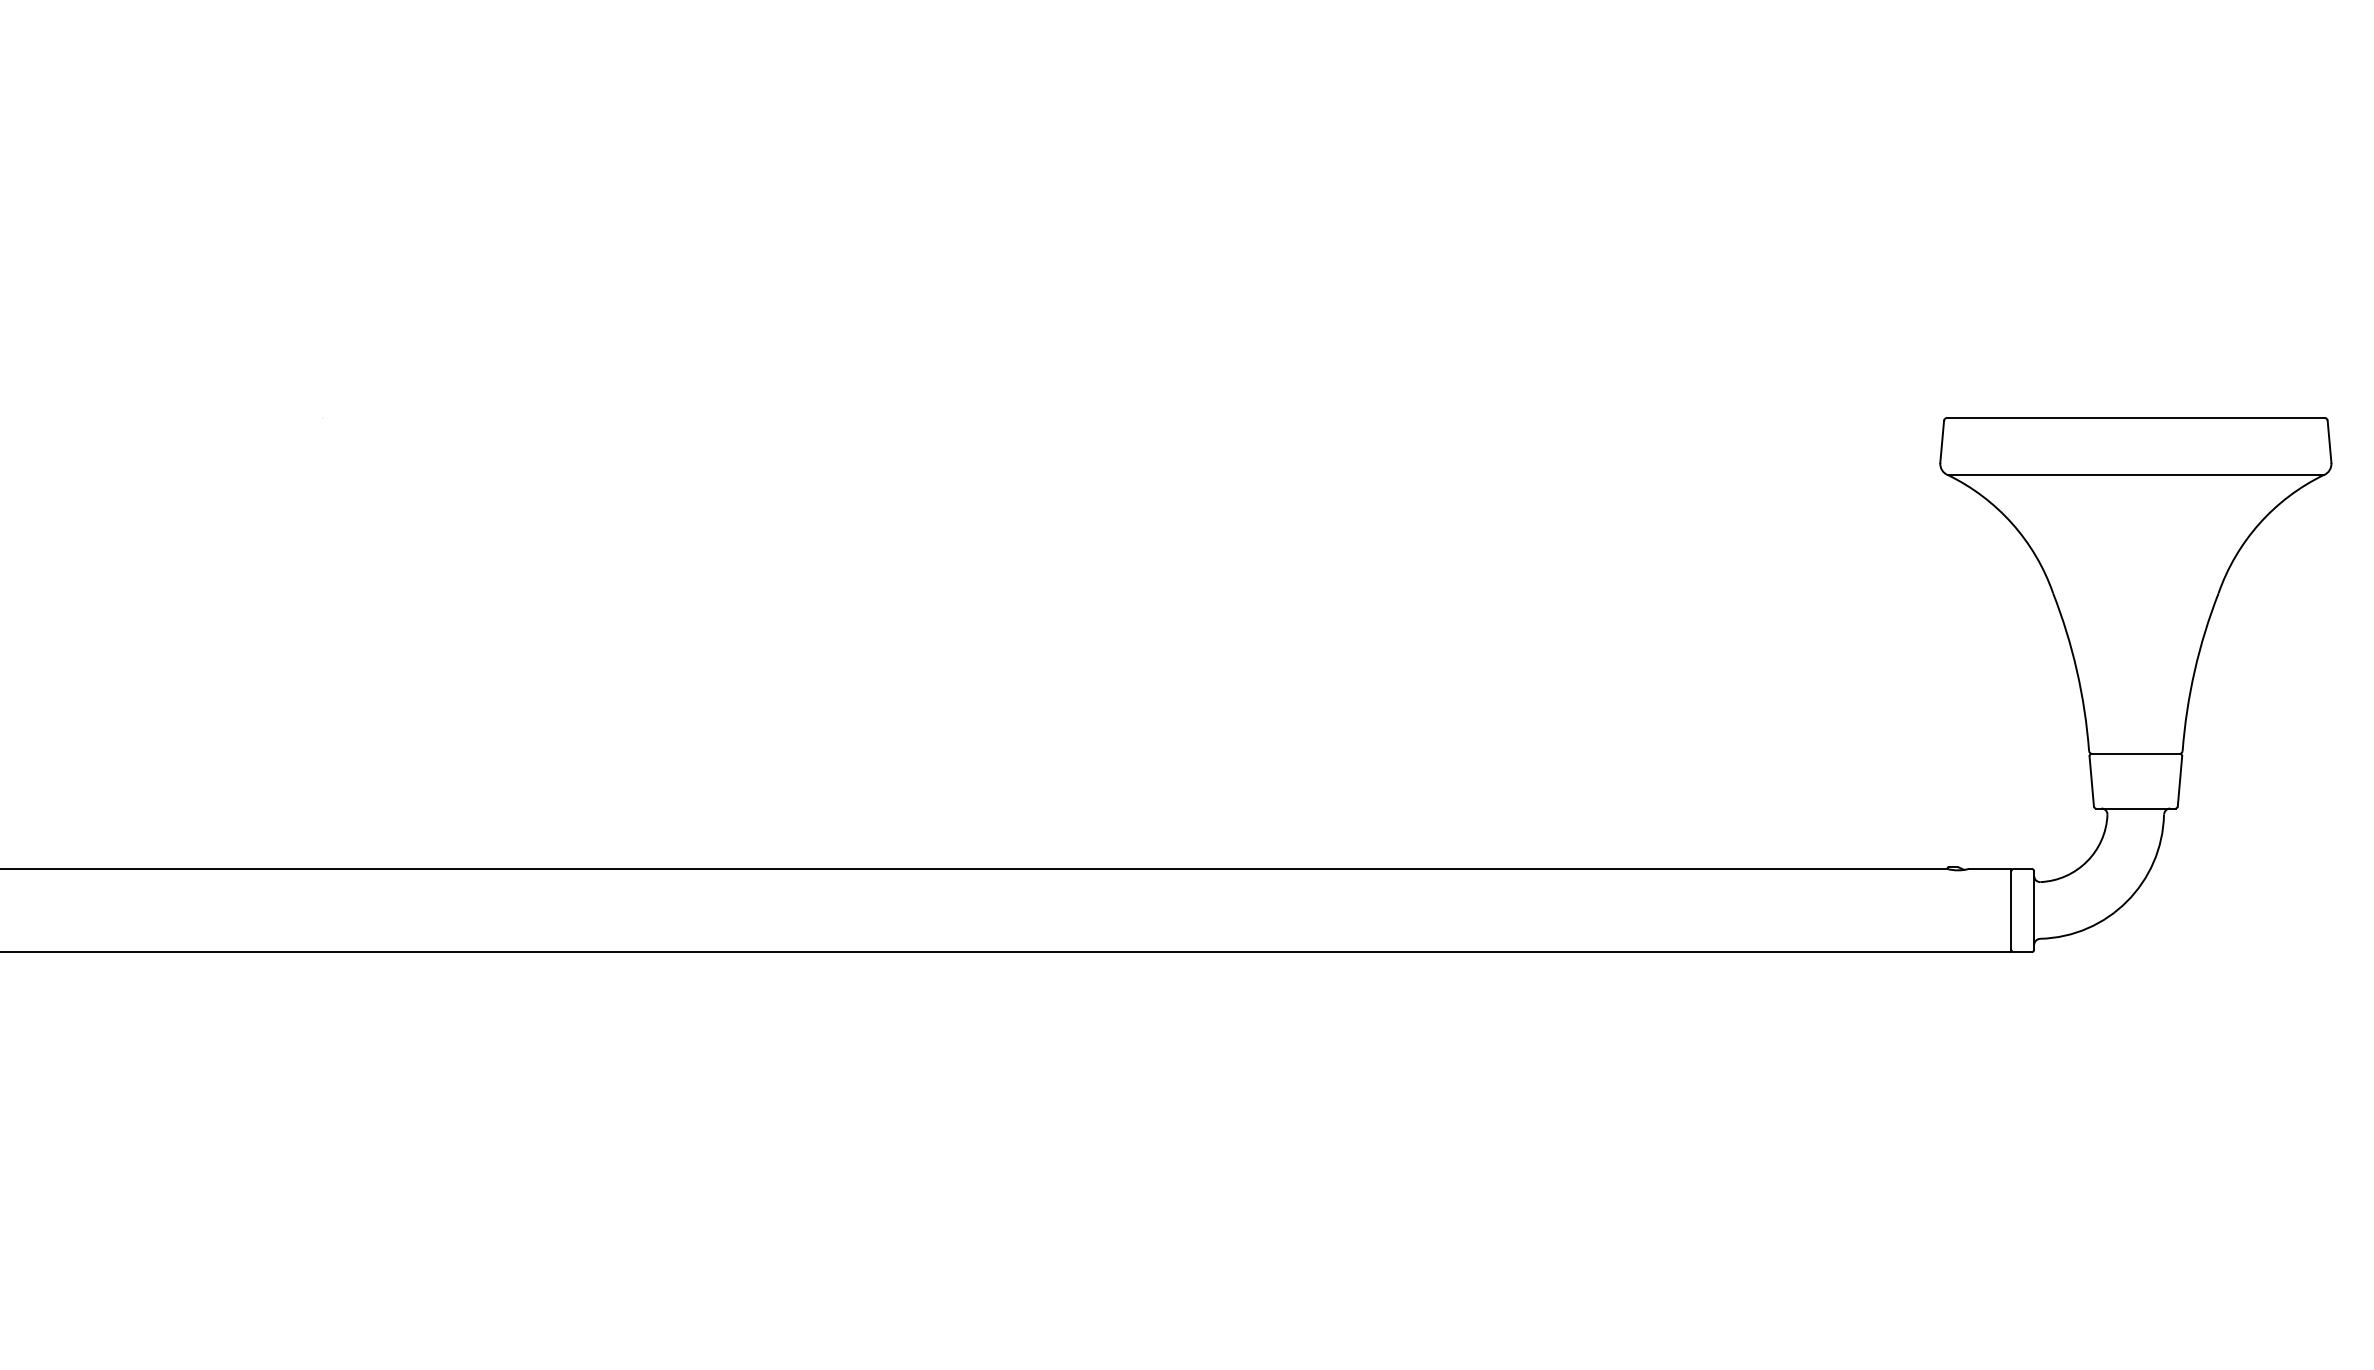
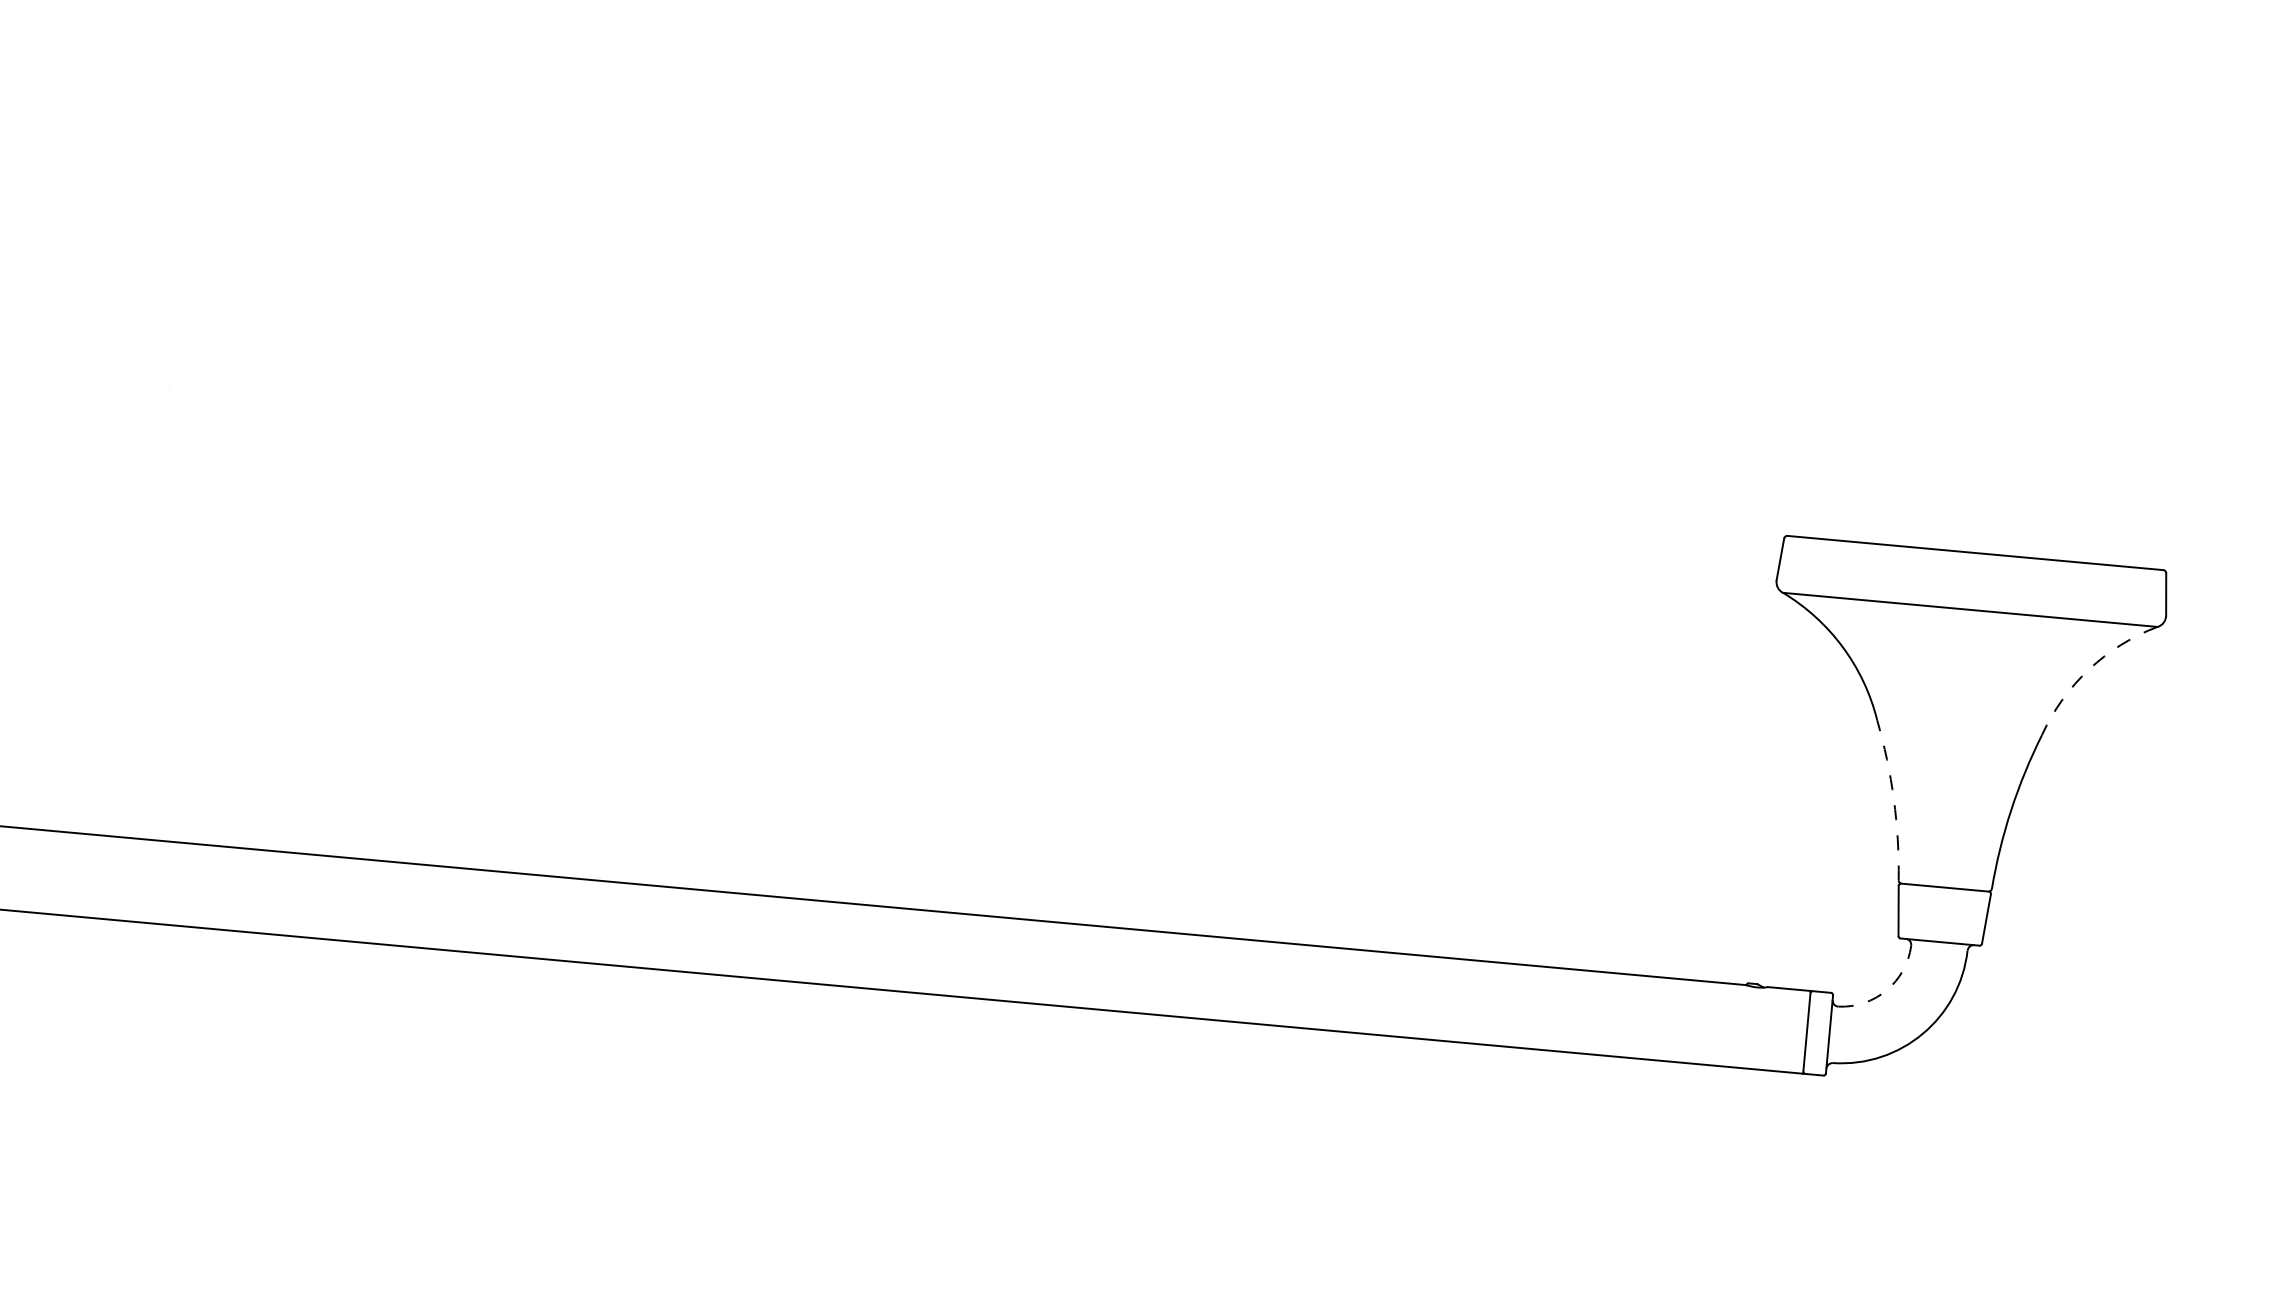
arc: (2259, 523) -> (2089, 669), solid -> dashed
arc: (2076, 670) -> (1893, 799), solid -> dashed
arc: (2087, 861) -> (1887, 990), solid -> dashed

